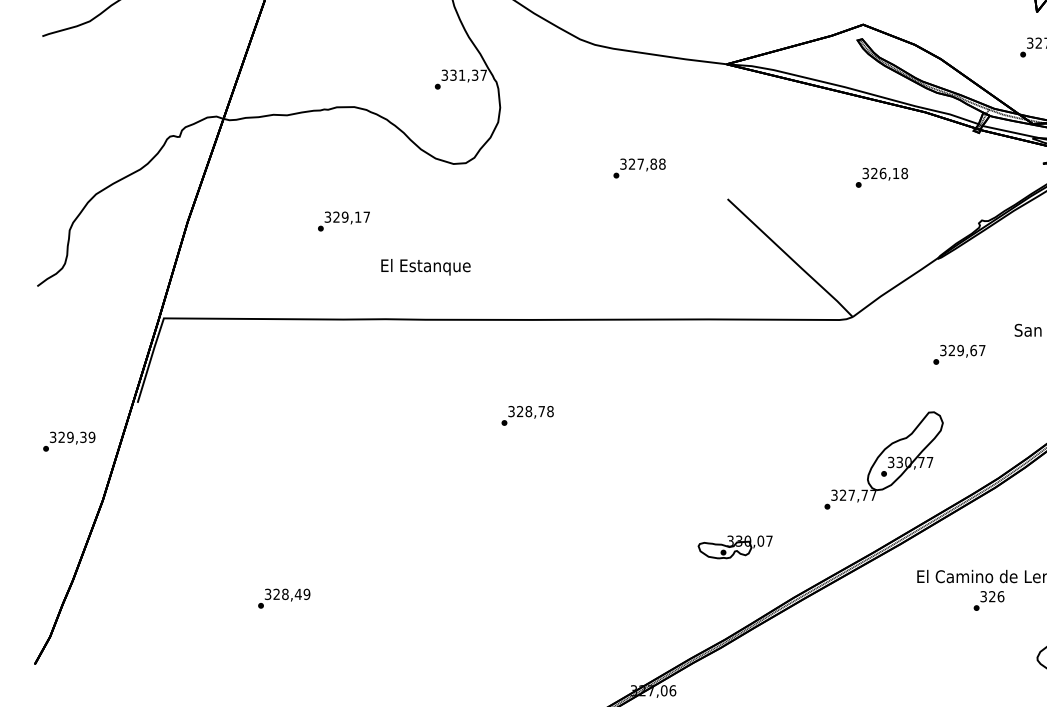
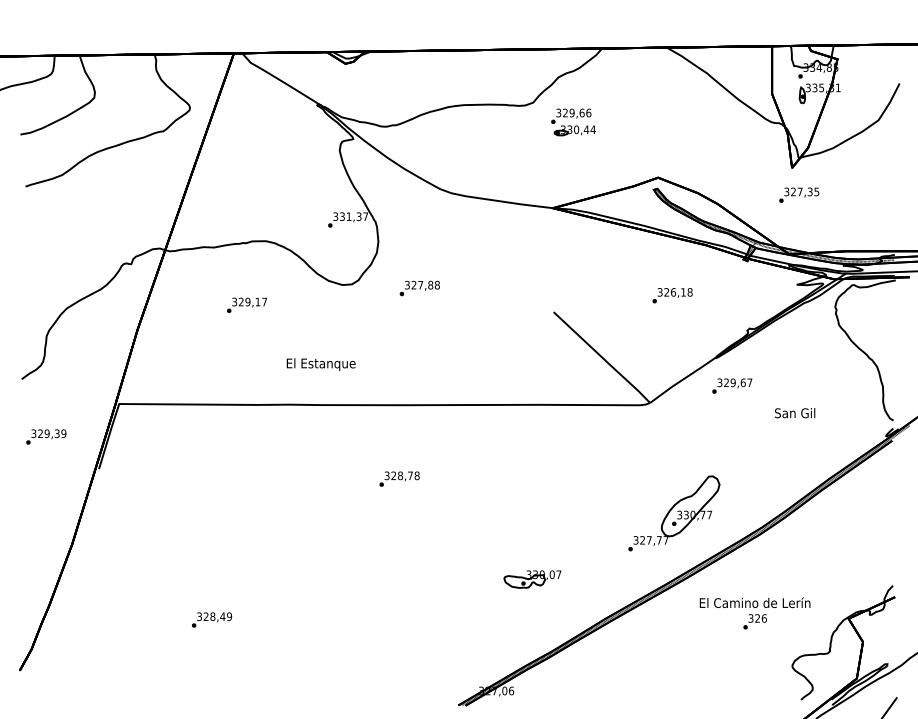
text: (639, 168) -> (419, 288), moved
text: (343, 220) -> (246, 304), moved
text: (959, 354) -> (732, 385), moved
text: (69, 440) -> (46, 436), moved
part: (735, 547) -> (532, 579), moved

